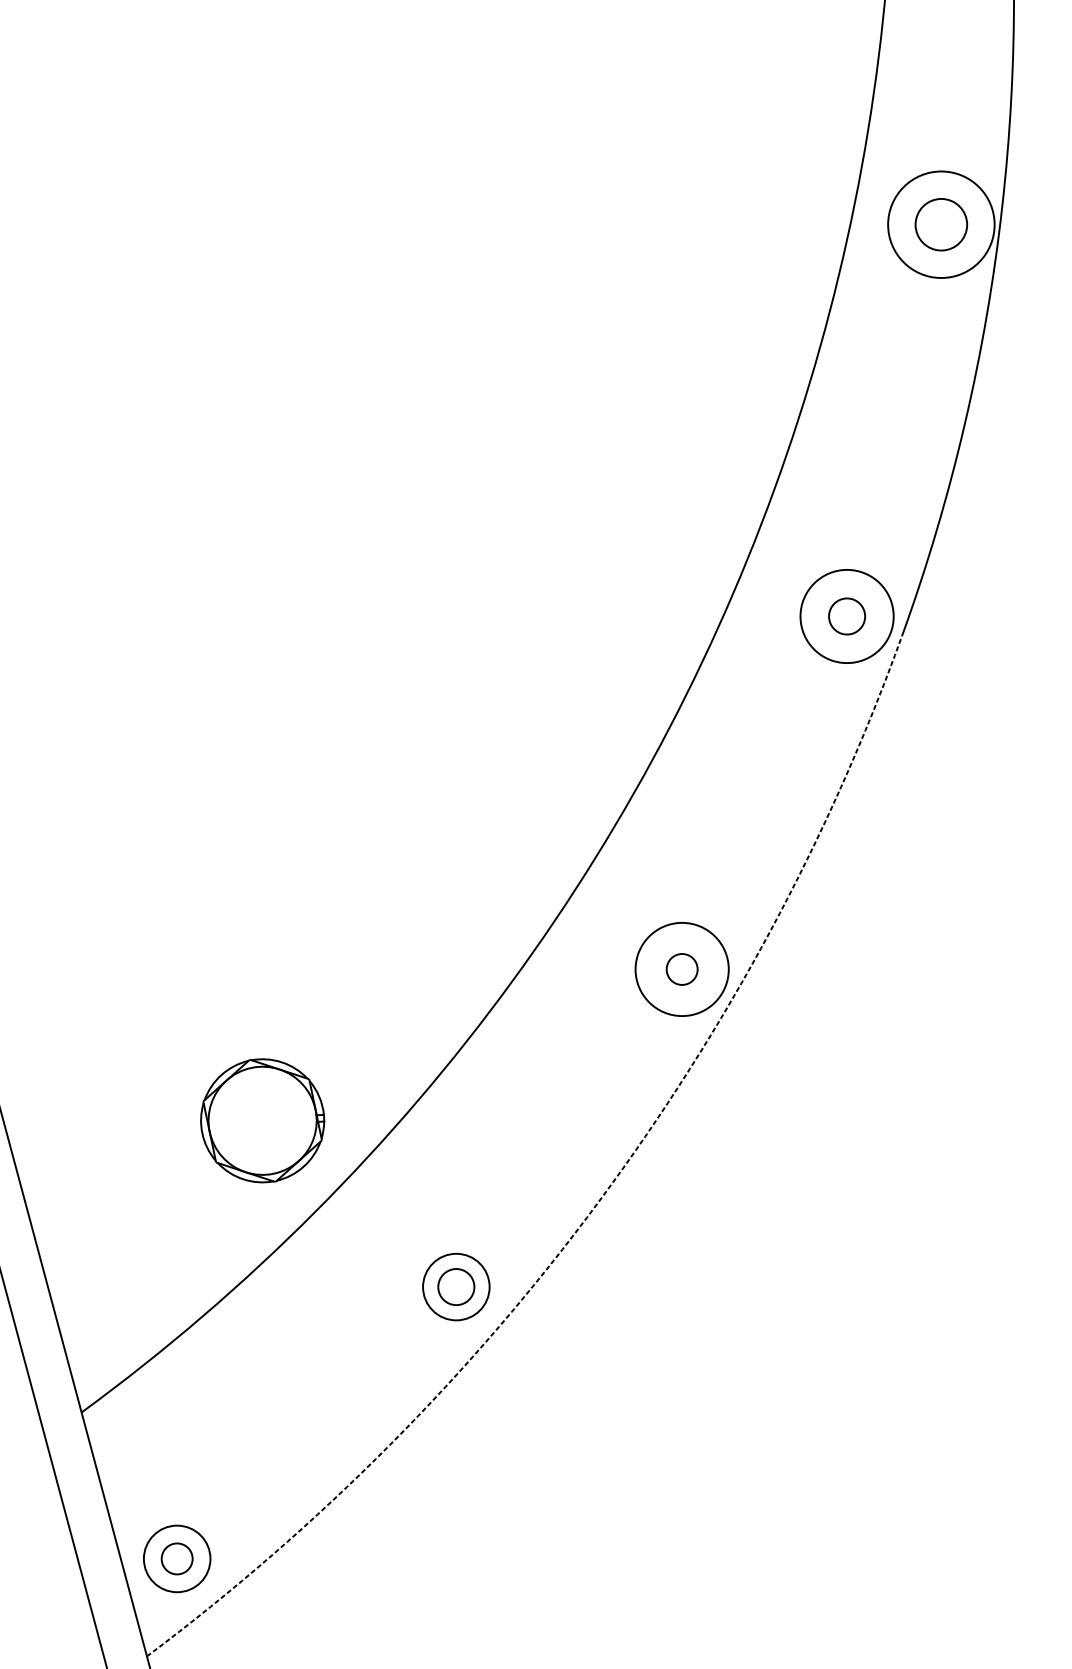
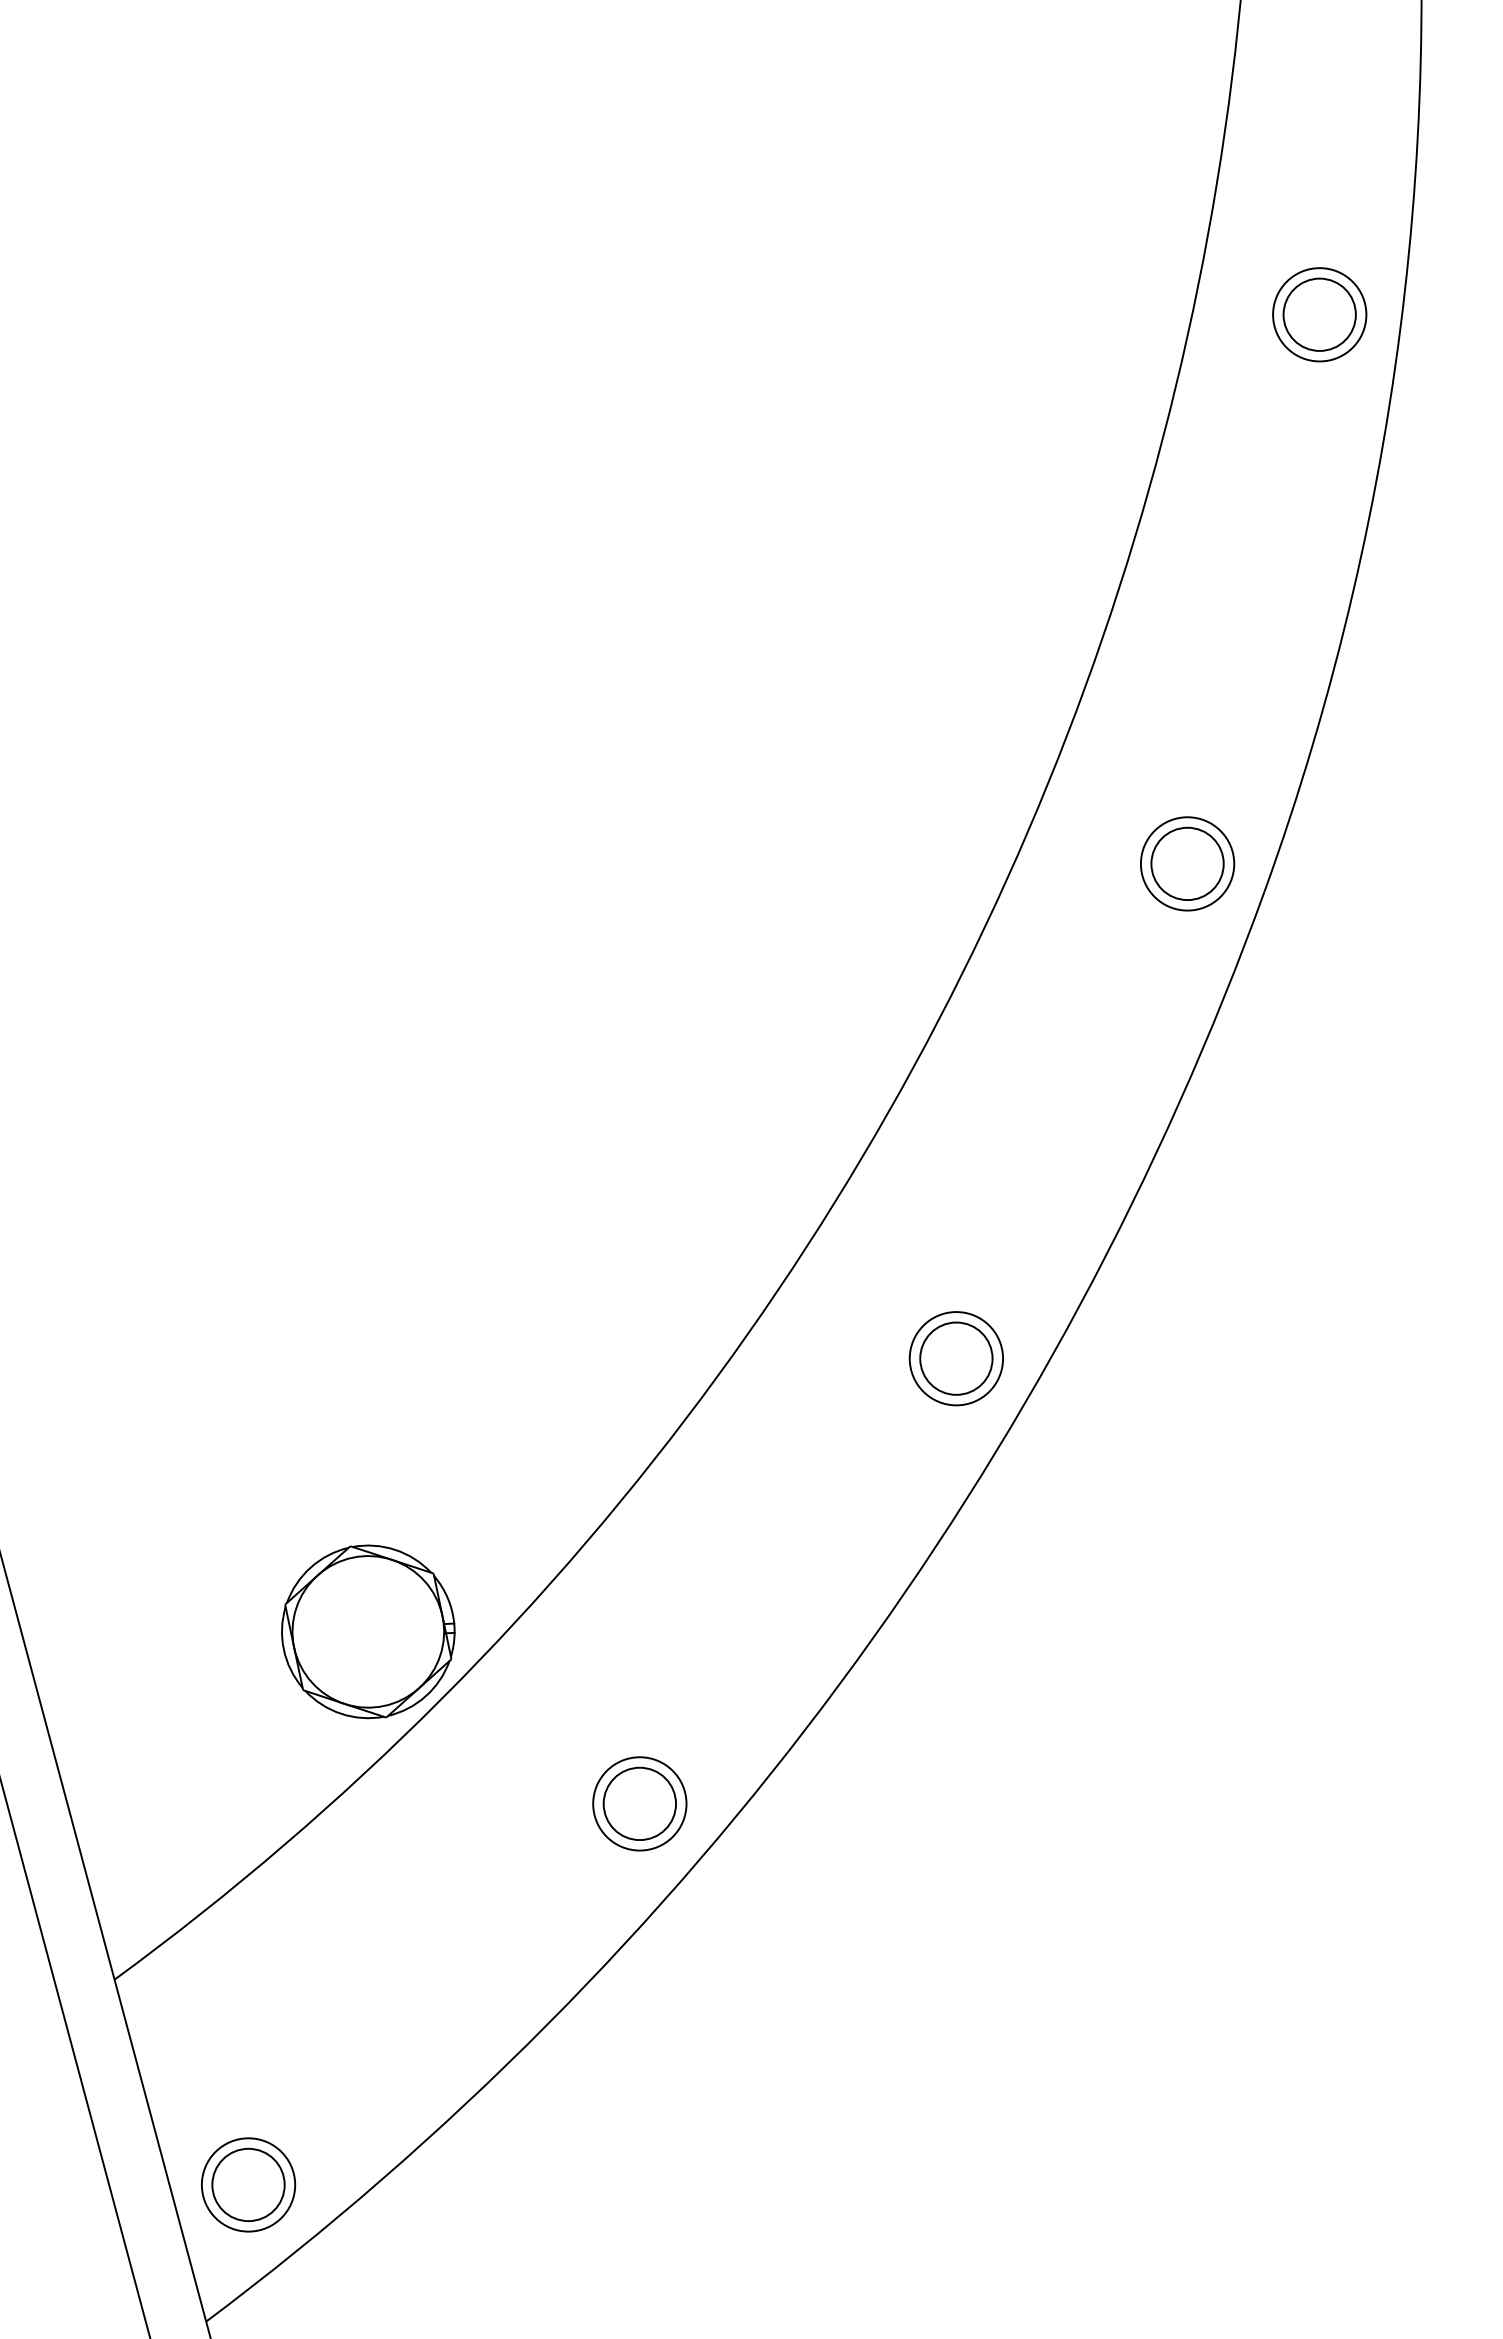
circle: (941, 224) -> (1319, 314), size x0.62
circle: (847, 616) -> (1187, 863), size x0.71
circle: (847, 616) -> (1187, 863), size x1.43
circle: (682, 969) -> (956, 1358), size x0.71
circle: (682, 969) -> (956, 1358), size x1.67
part: (262, 1120) -> (368, 1631), moved
arc: (598, 1201) -> (839, 1684), dashed -> solid
circle: (456, 1286) -> (639, 1803), size x1.43
circle: (177, 1558) -> (248, 2184), size x1.67

